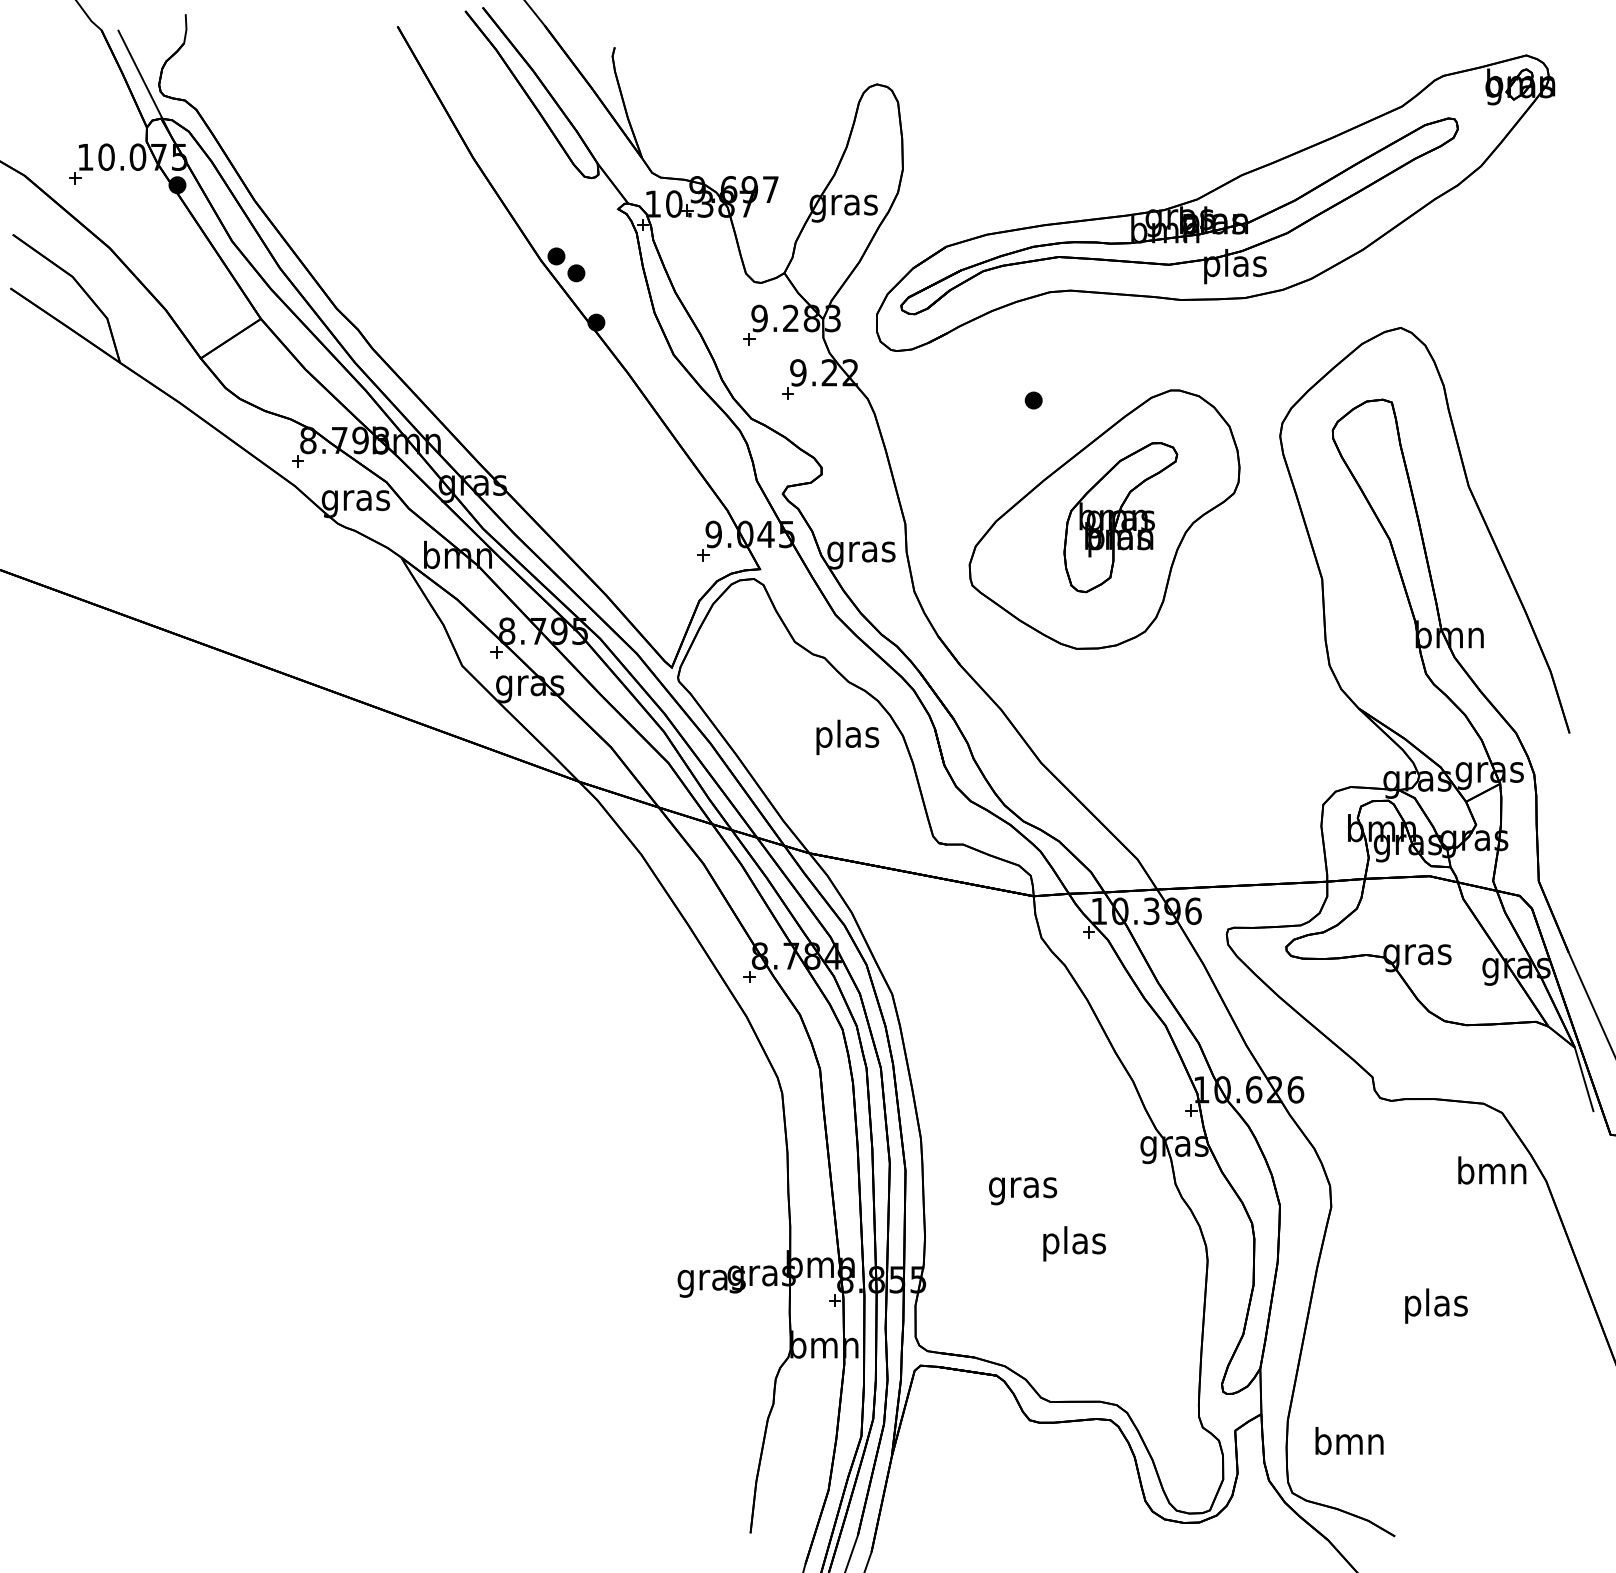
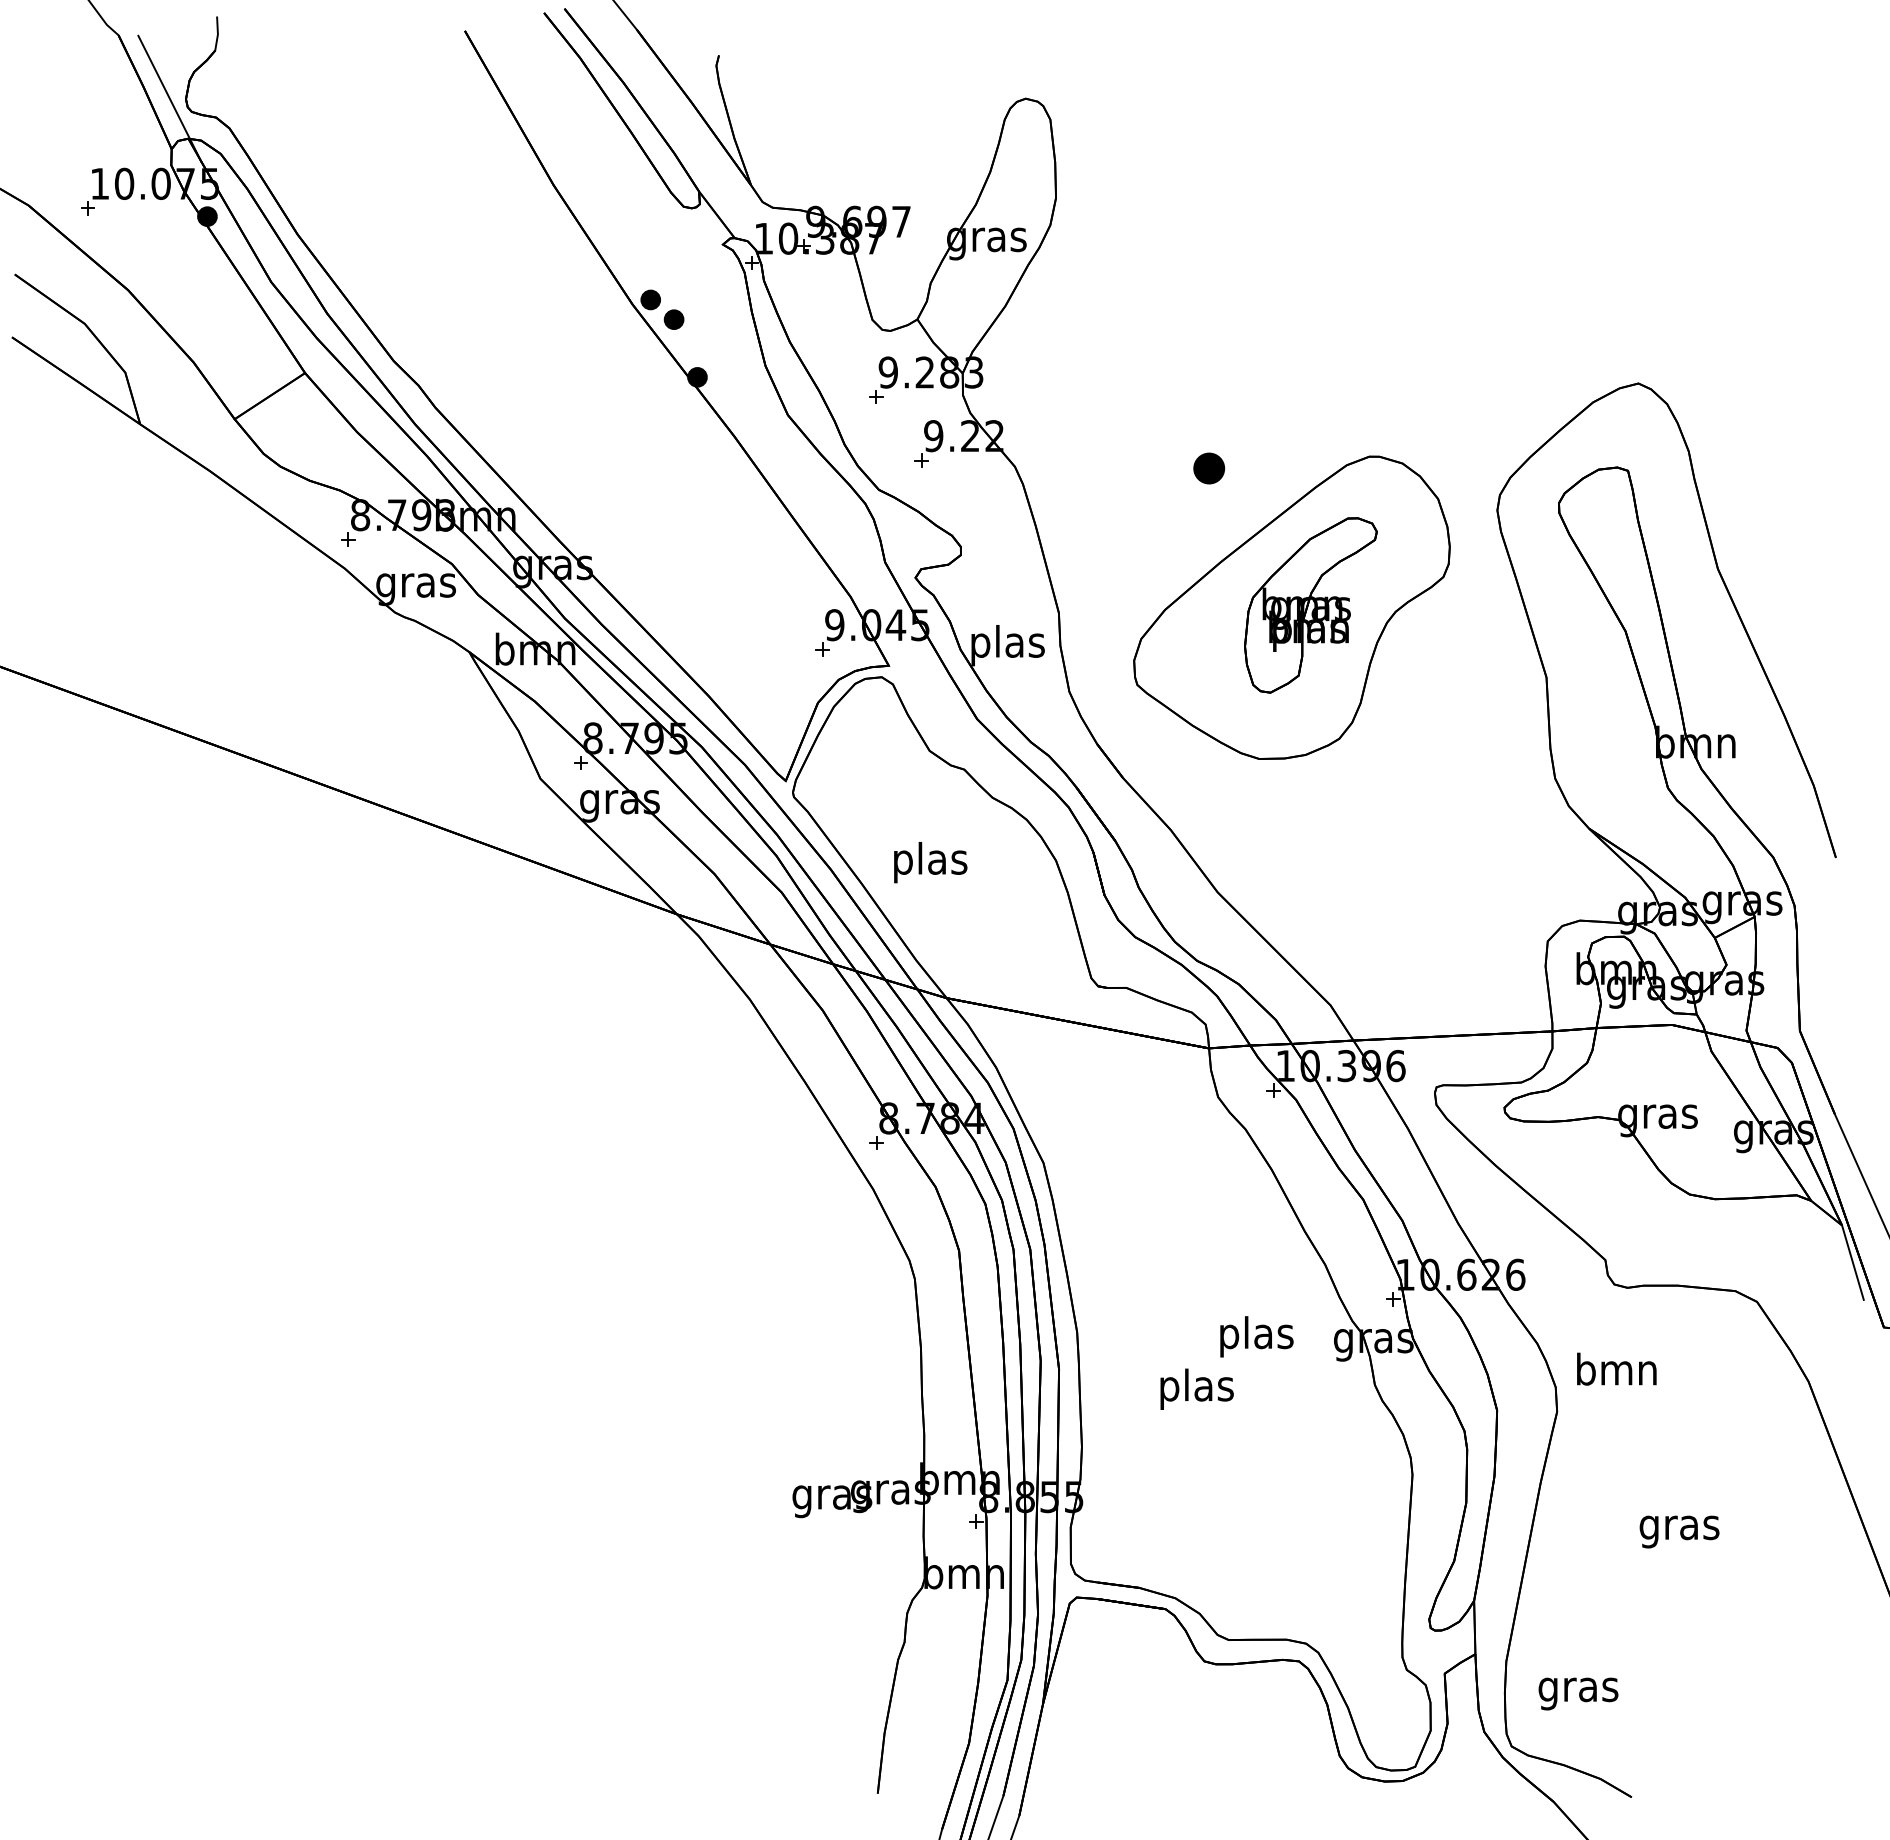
part: (1215, 202) -> (1421, 236), removed
part: (1033, 400) -> (1208, 468), size x1.6
text: (861, 551) -> (1007, 645), gras -> plas
text: (847, 737) -> (930, 862), moved
text: (1492, 1170) -> (1617, 1369), moved
text: (1023, 1187) -> (1197, 1389), gras -> plas
text: (1074, 1243) -> (1256, 1336), moved
text: (1435, 1305) -> (1679, 1527), plas -> gras
text: (1349, 1444) -> (1578, 1689), bmn -> gras

